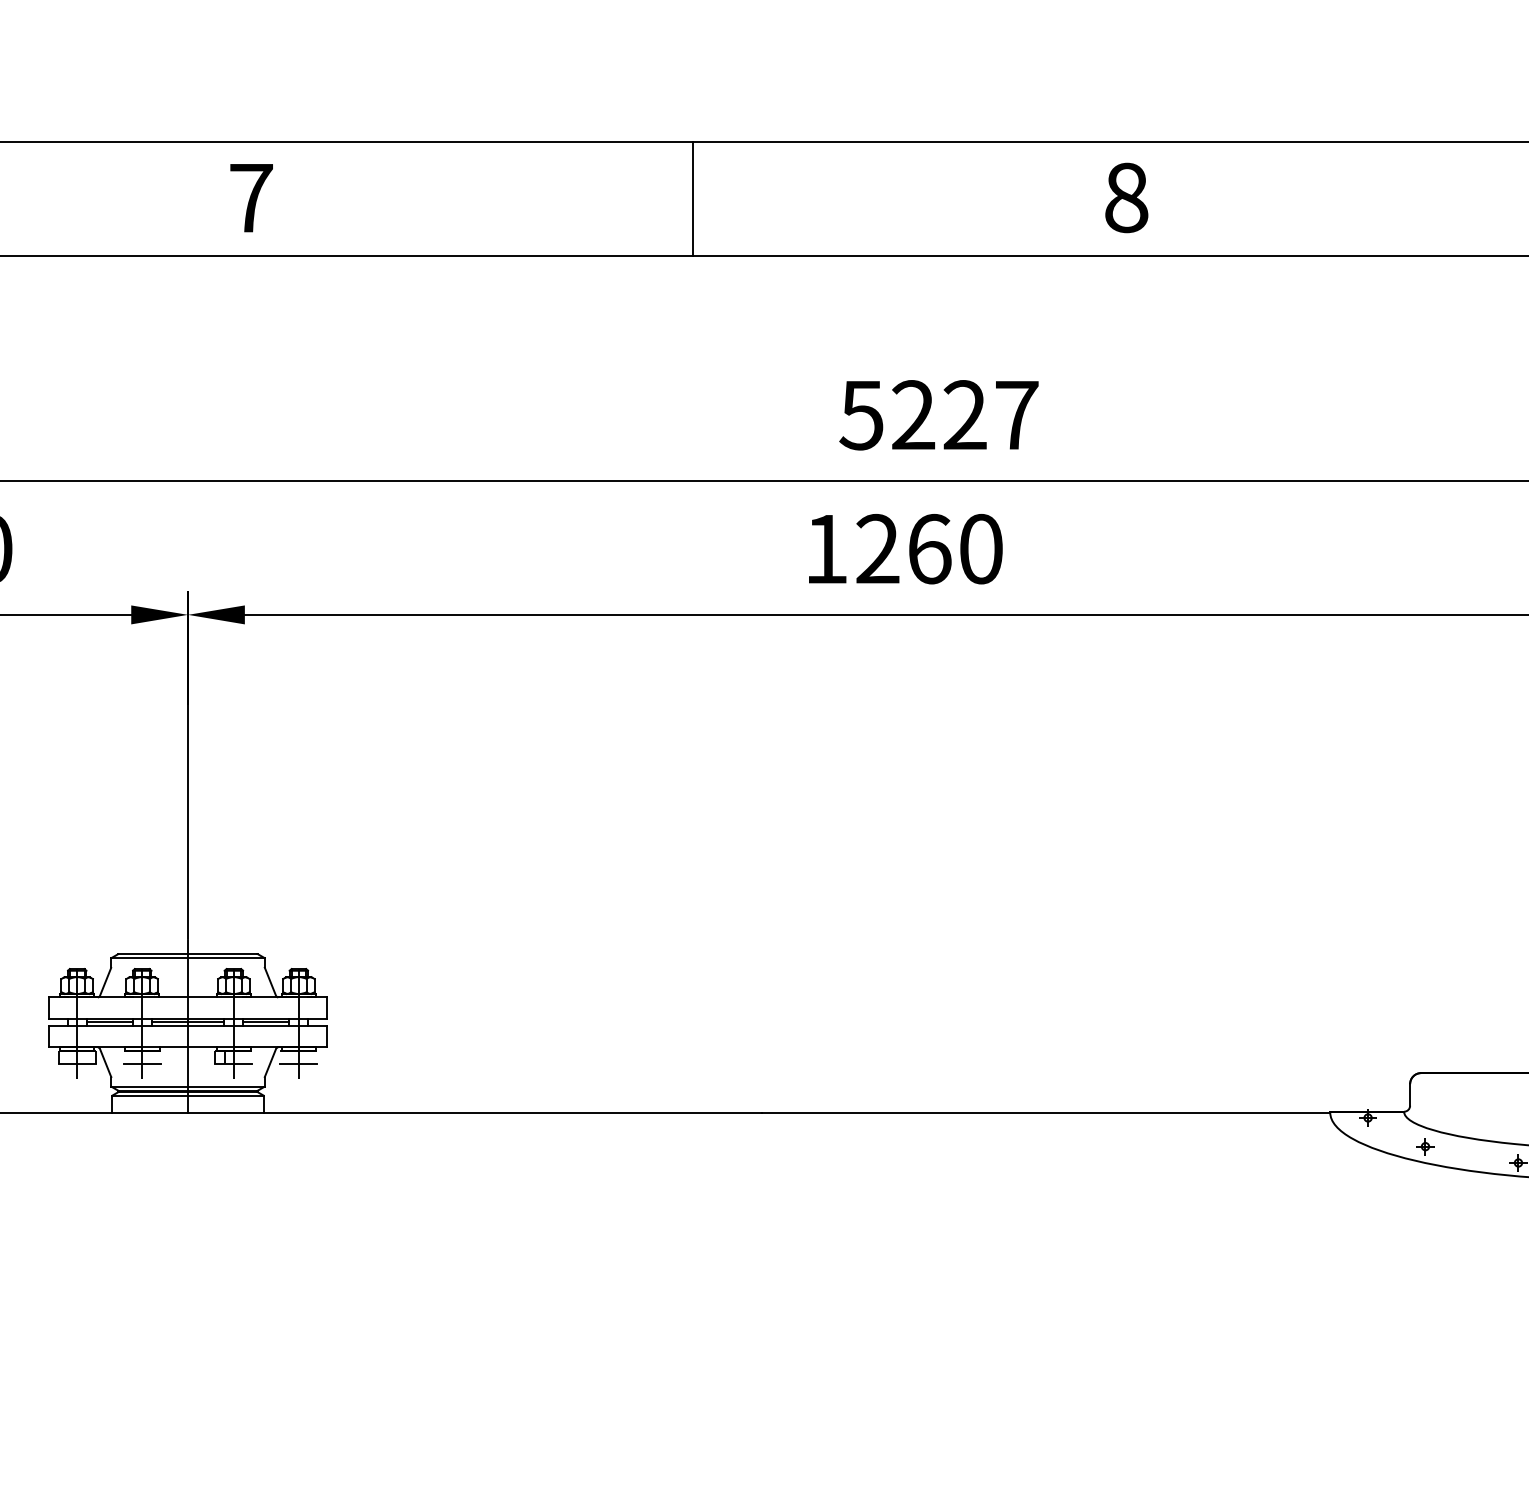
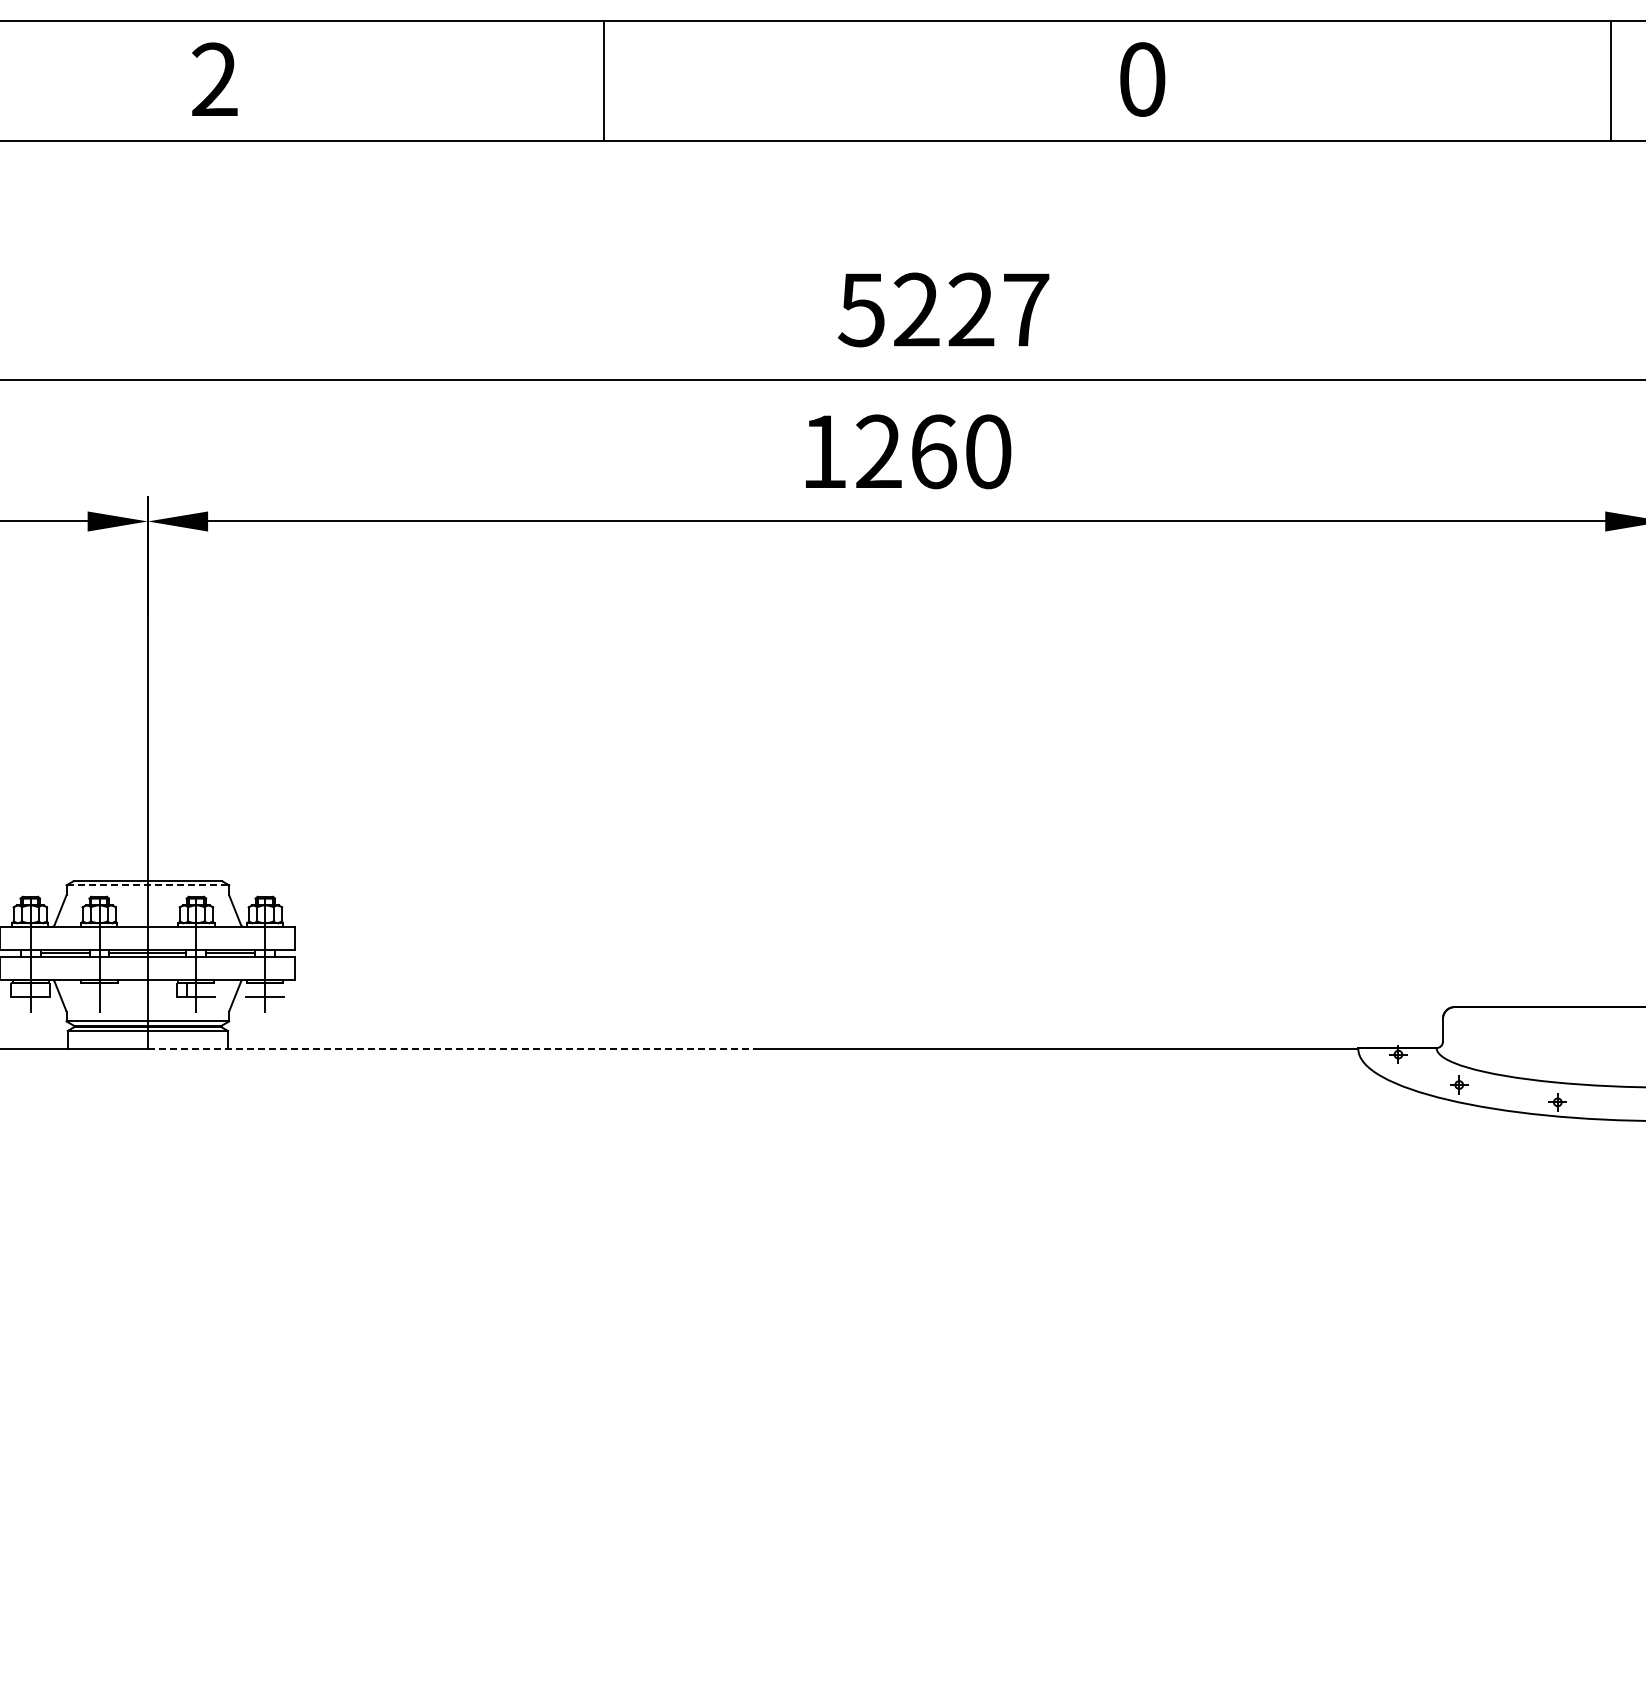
text: (250, 196) -> (214, 78), 7 -> 2
text: (1126, 197) -> (1142, 79), 8 -> 0
line: (693, 198) -> (604, 80), moved
line: (188, 958) -> (148, 885), solid -> dashed
line: (142, 1063) -> (99, 996), removed
line: (475, 1112) -> (452, 1048), solid -> dashed

